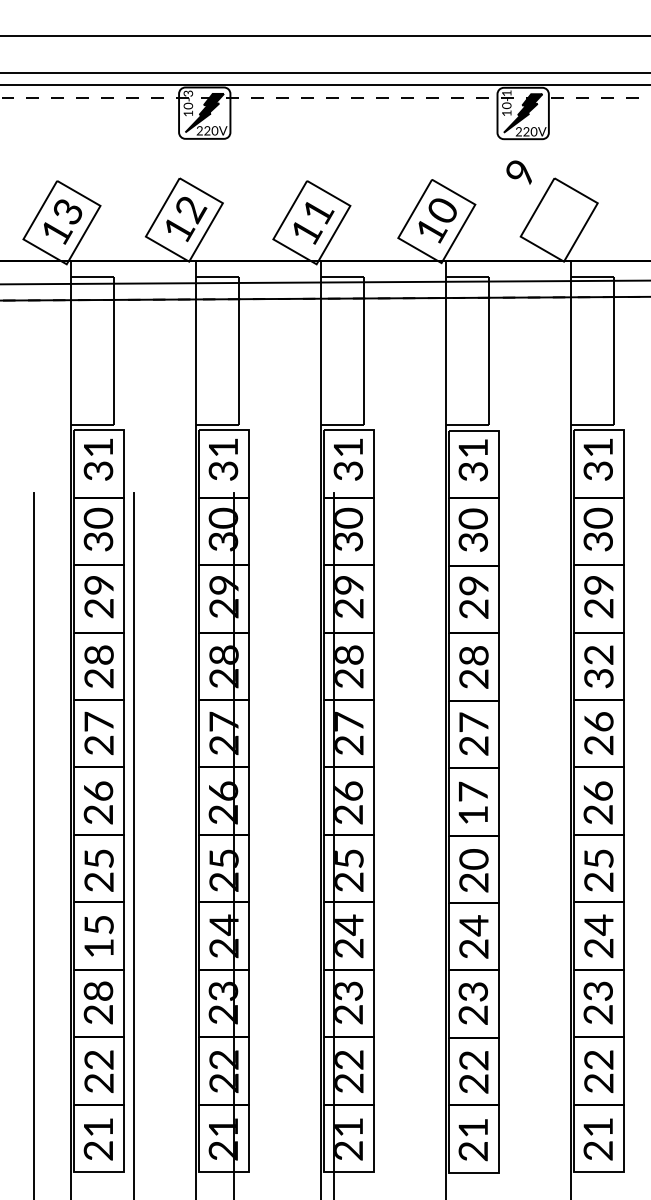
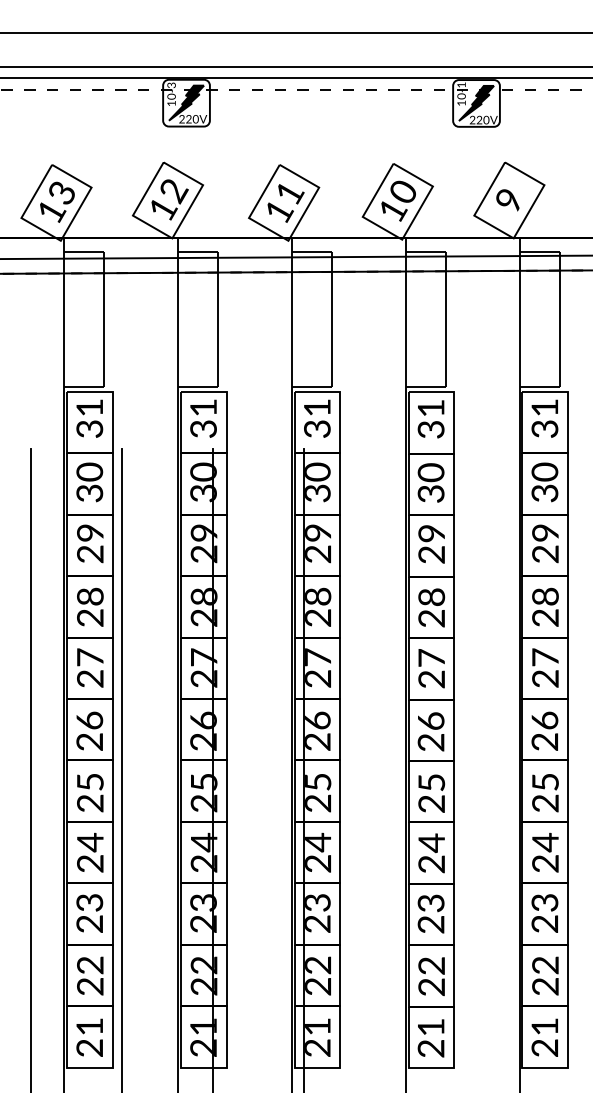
text: (518, 172) -> (507, 200), moved
text: (598, 665) -> (545, 606), 32 -> 28
text: (598, 721) -> (545, 657), 26 -> 27
text: (472, 803) -> (430, 731), 17 -> 26
text: (473, 859) -> (431, 782), 20 -> 25
text: (99, 936) -> (90, 852), 15 -> 24
text: (98, 990) -> (89, 902), 28 -> 23

